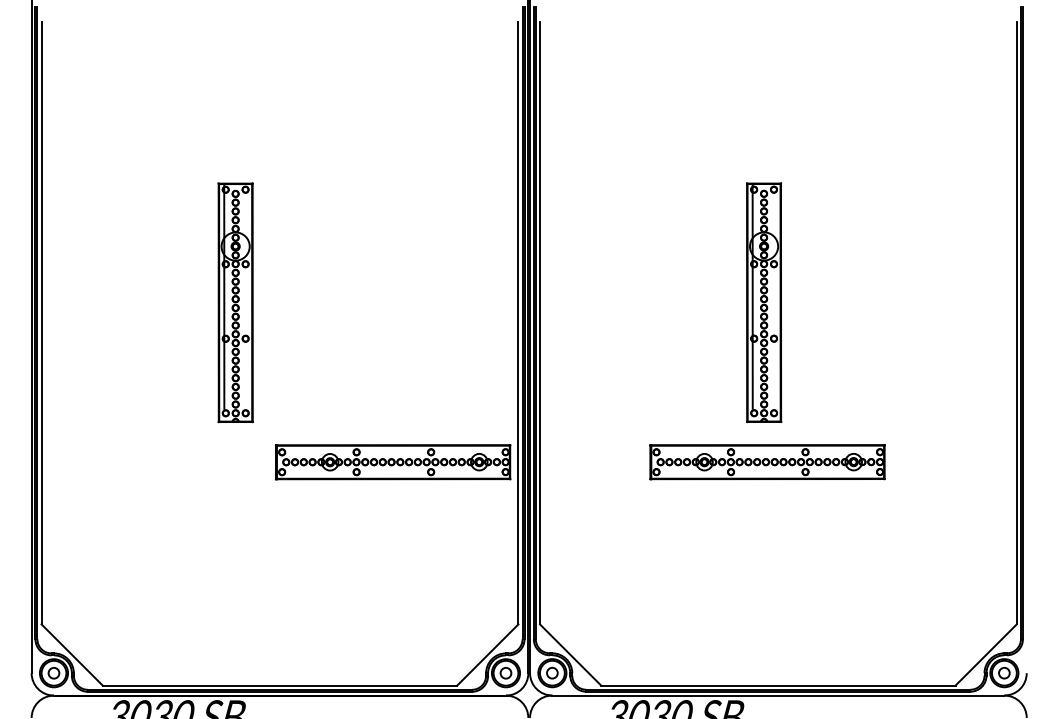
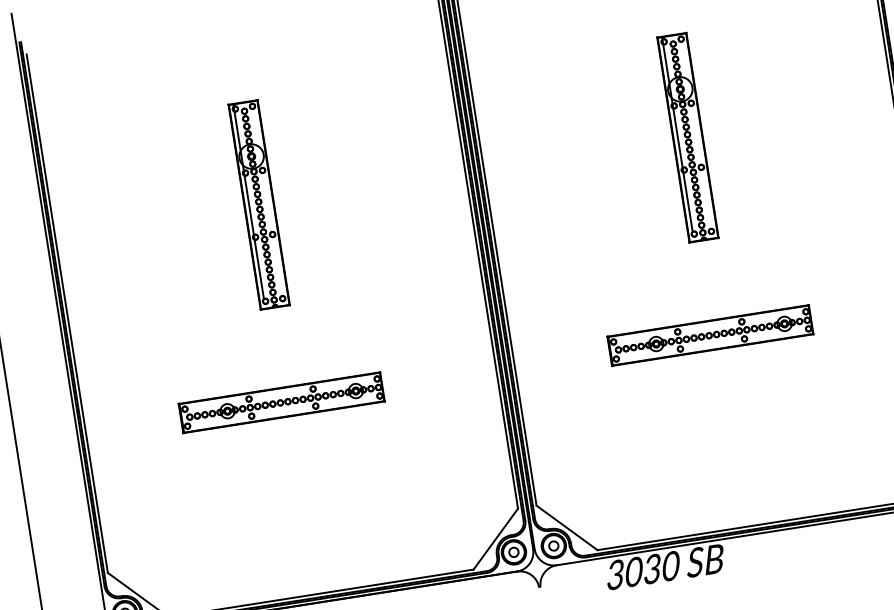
part: (235, 302) -> (259, 204), moved
part: (764, 302) -> (688, 137), moved
part: (392, 462) -> (281, 403), moved

